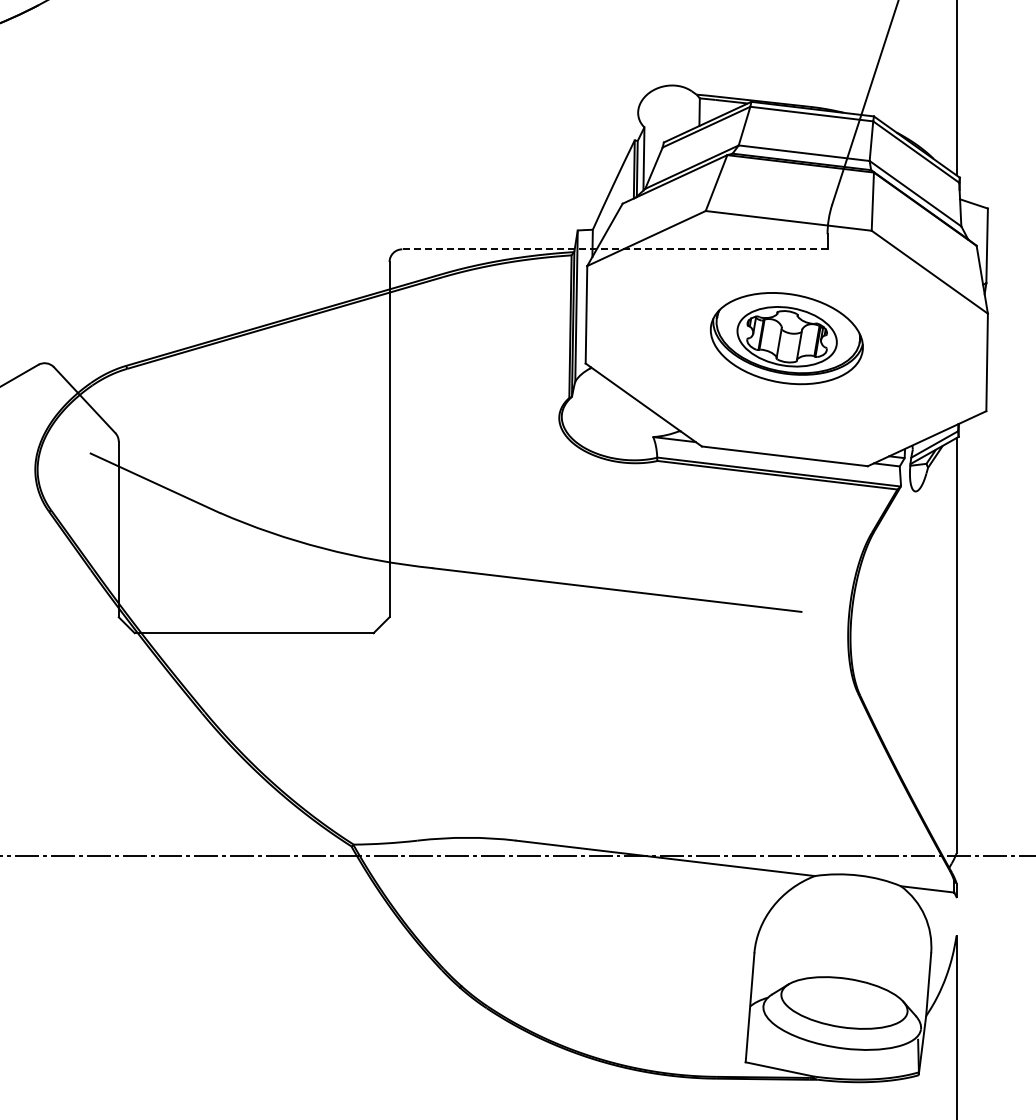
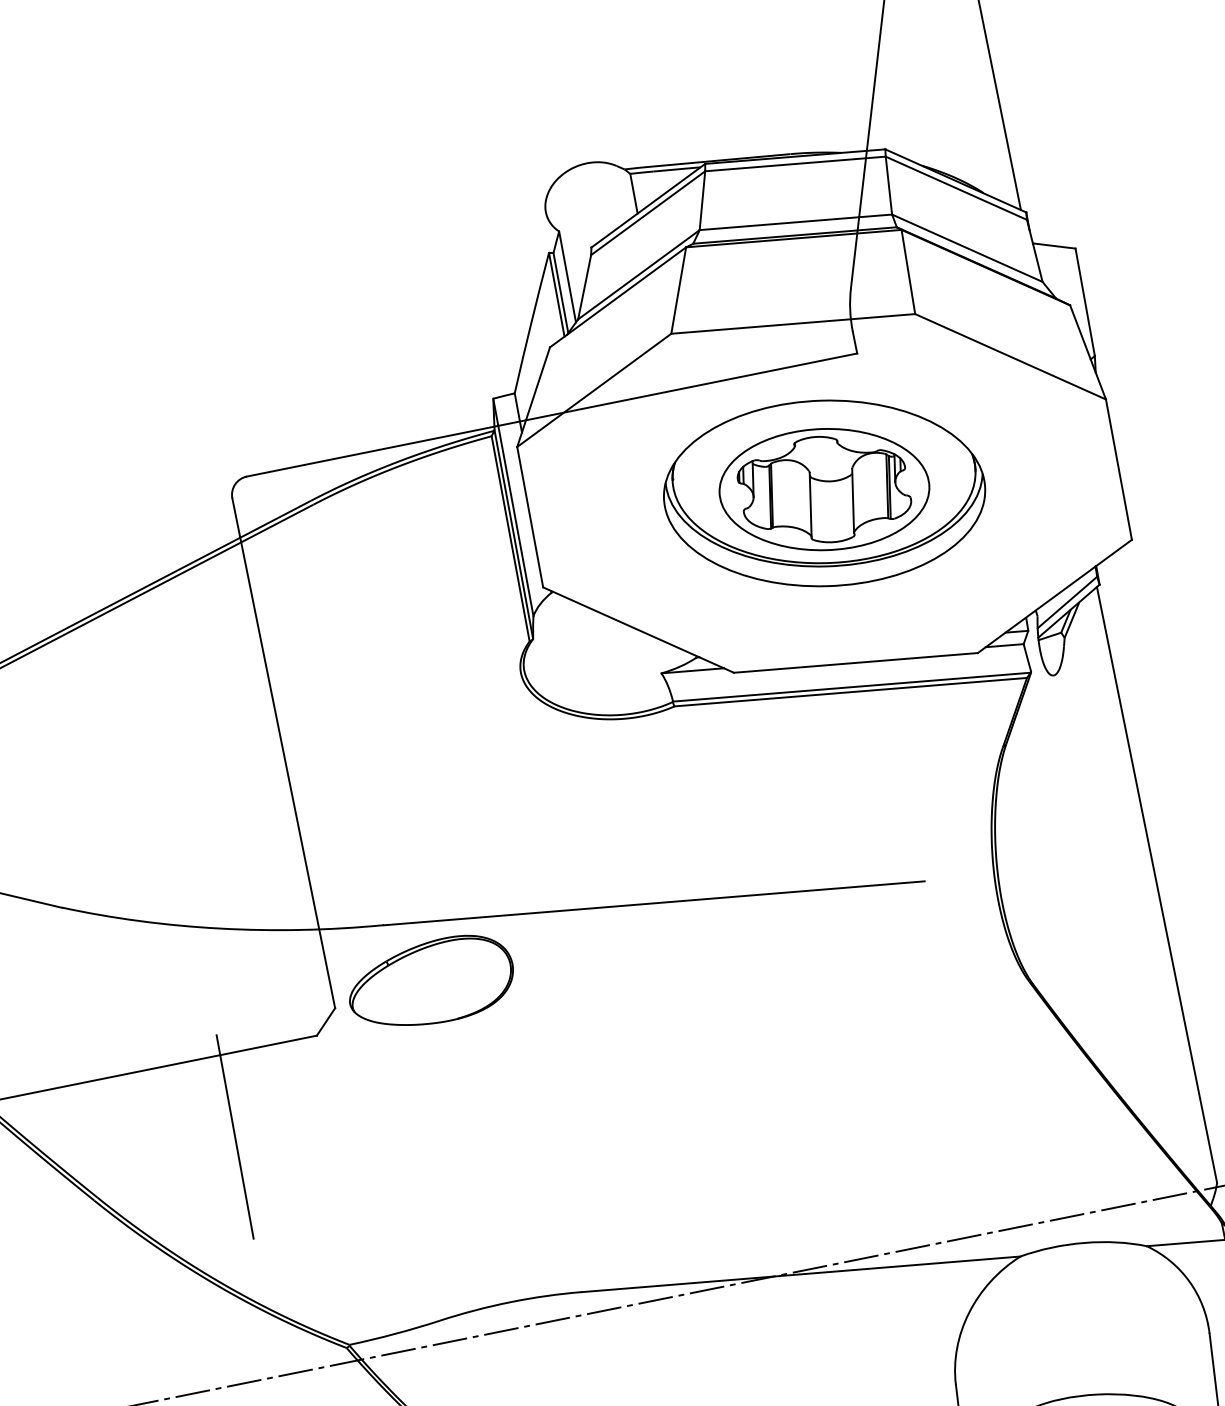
line: (614, 249) -> (551, 415), dashed -> solid
part: (786, 338) -> (824, 493), size x1.43
part: (457, 612) -> (431, 981), added
line: (304, 689) -> (233, 1136), added

